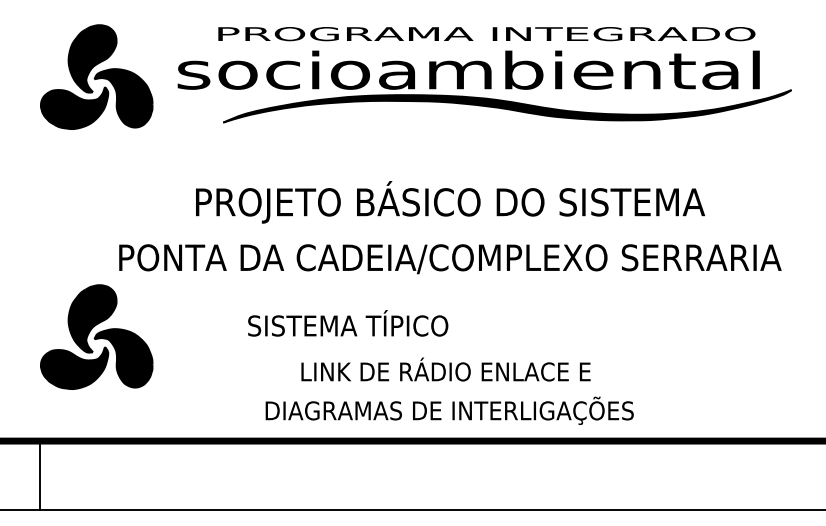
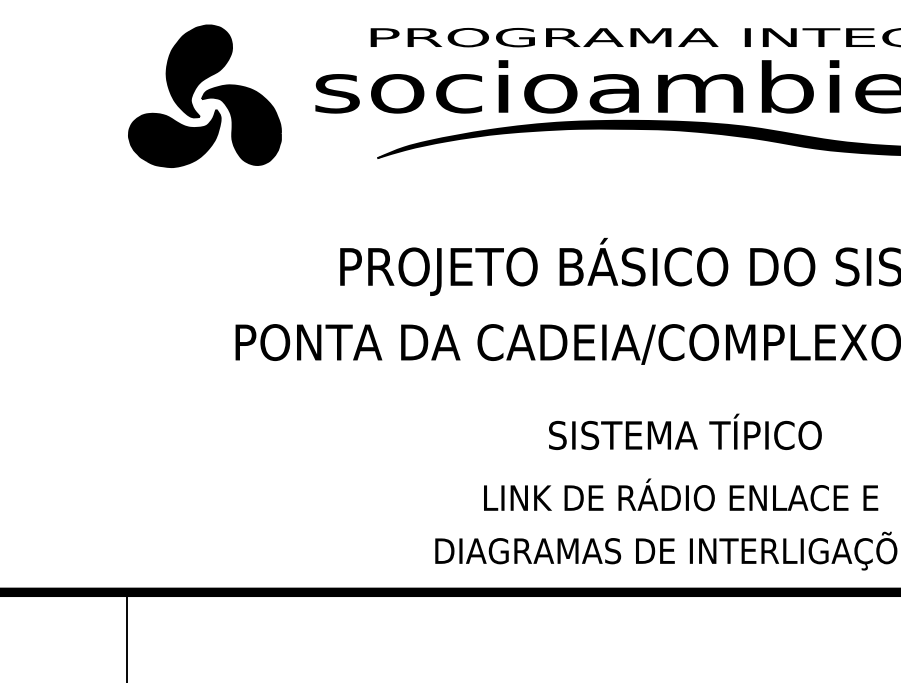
text: (348, 323) -> (685, 432), moved
part: (96, 336) -> (204, 449), removed

